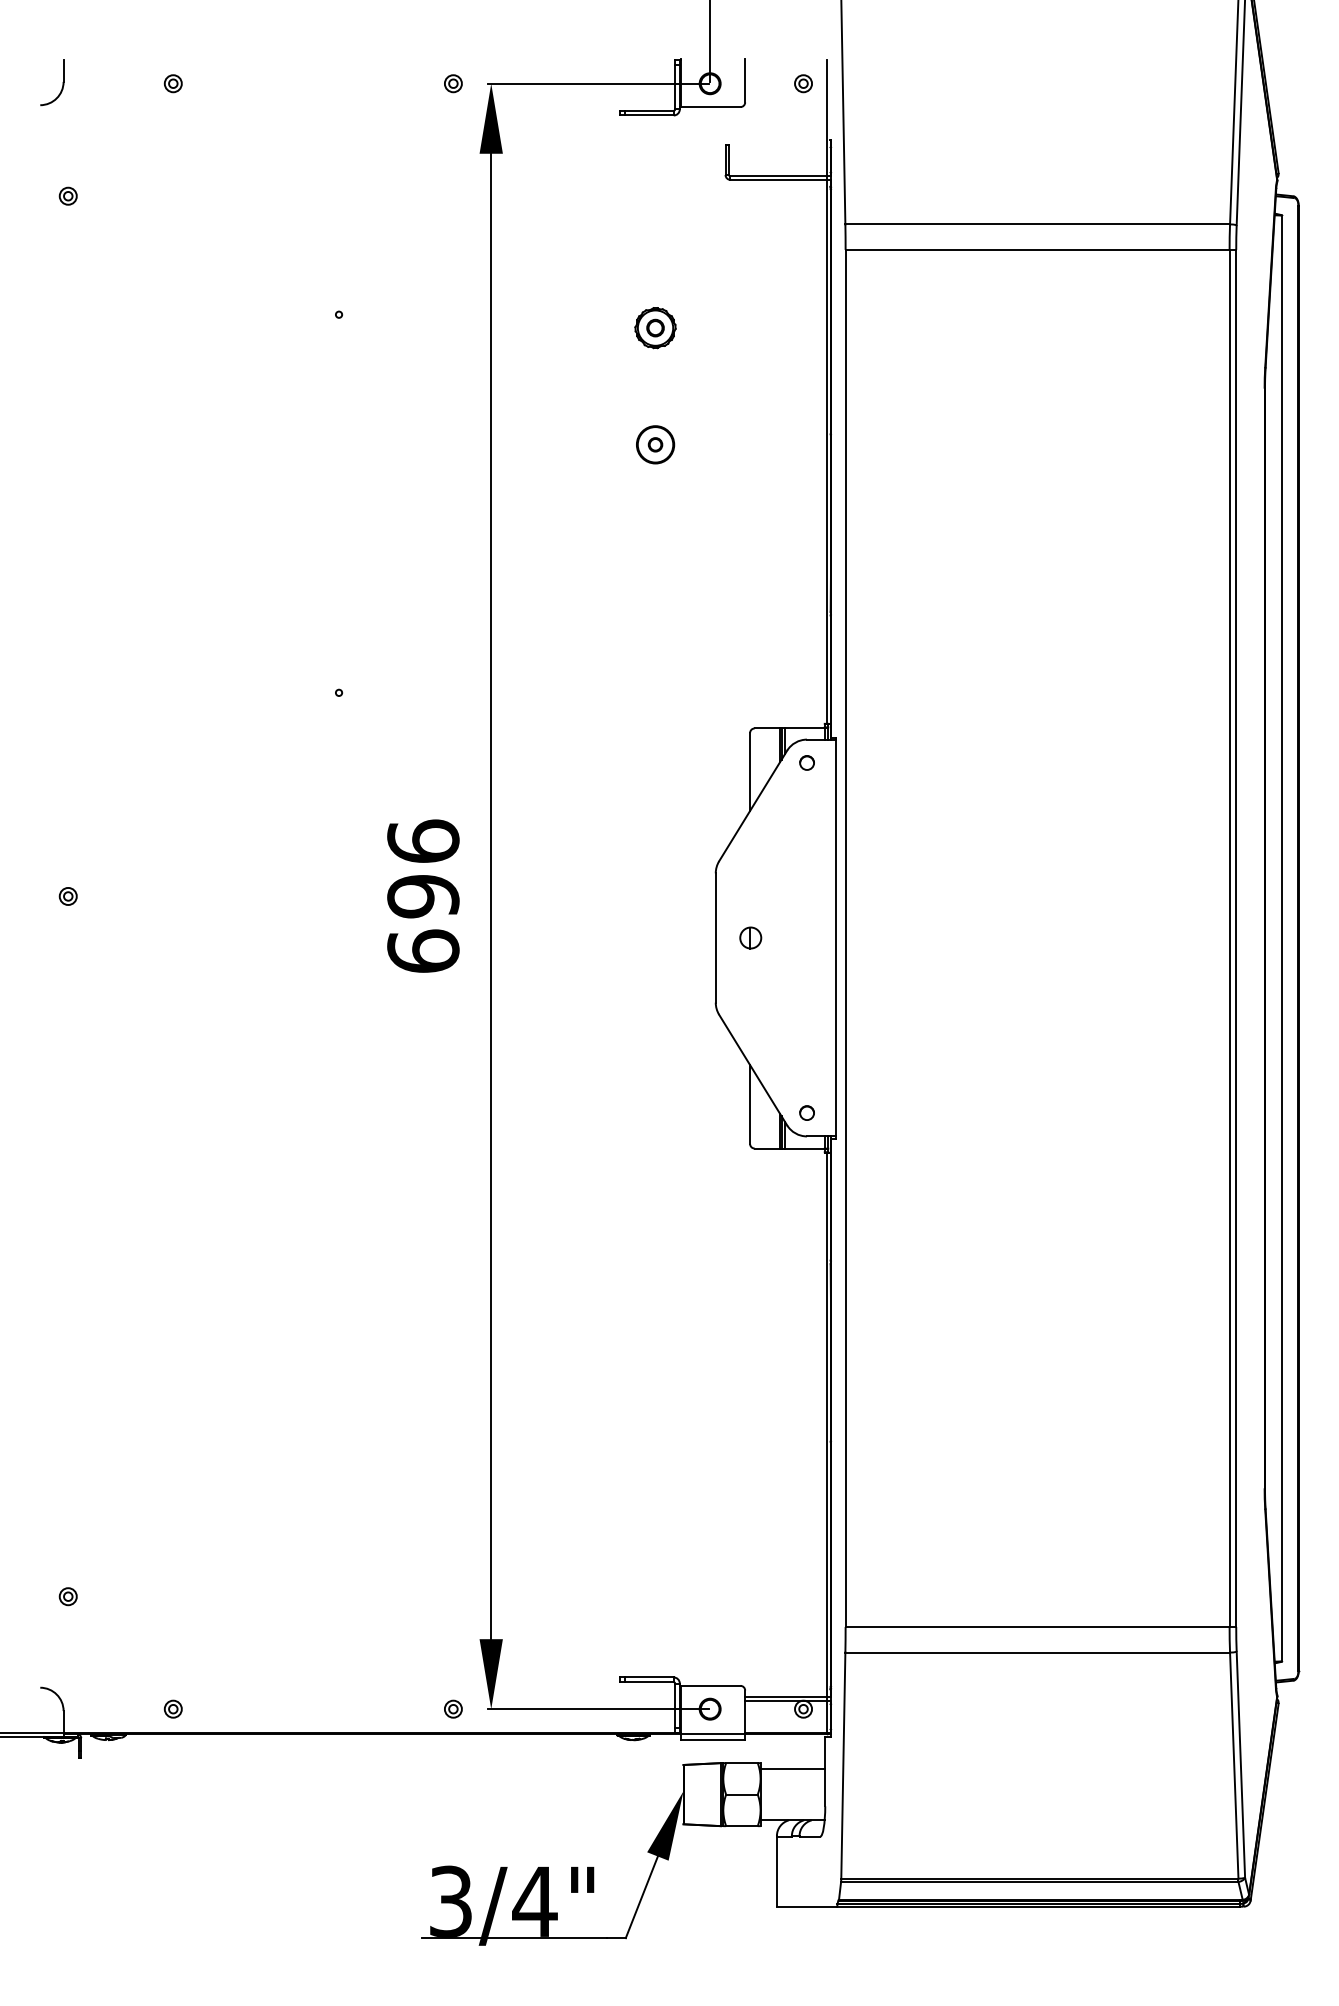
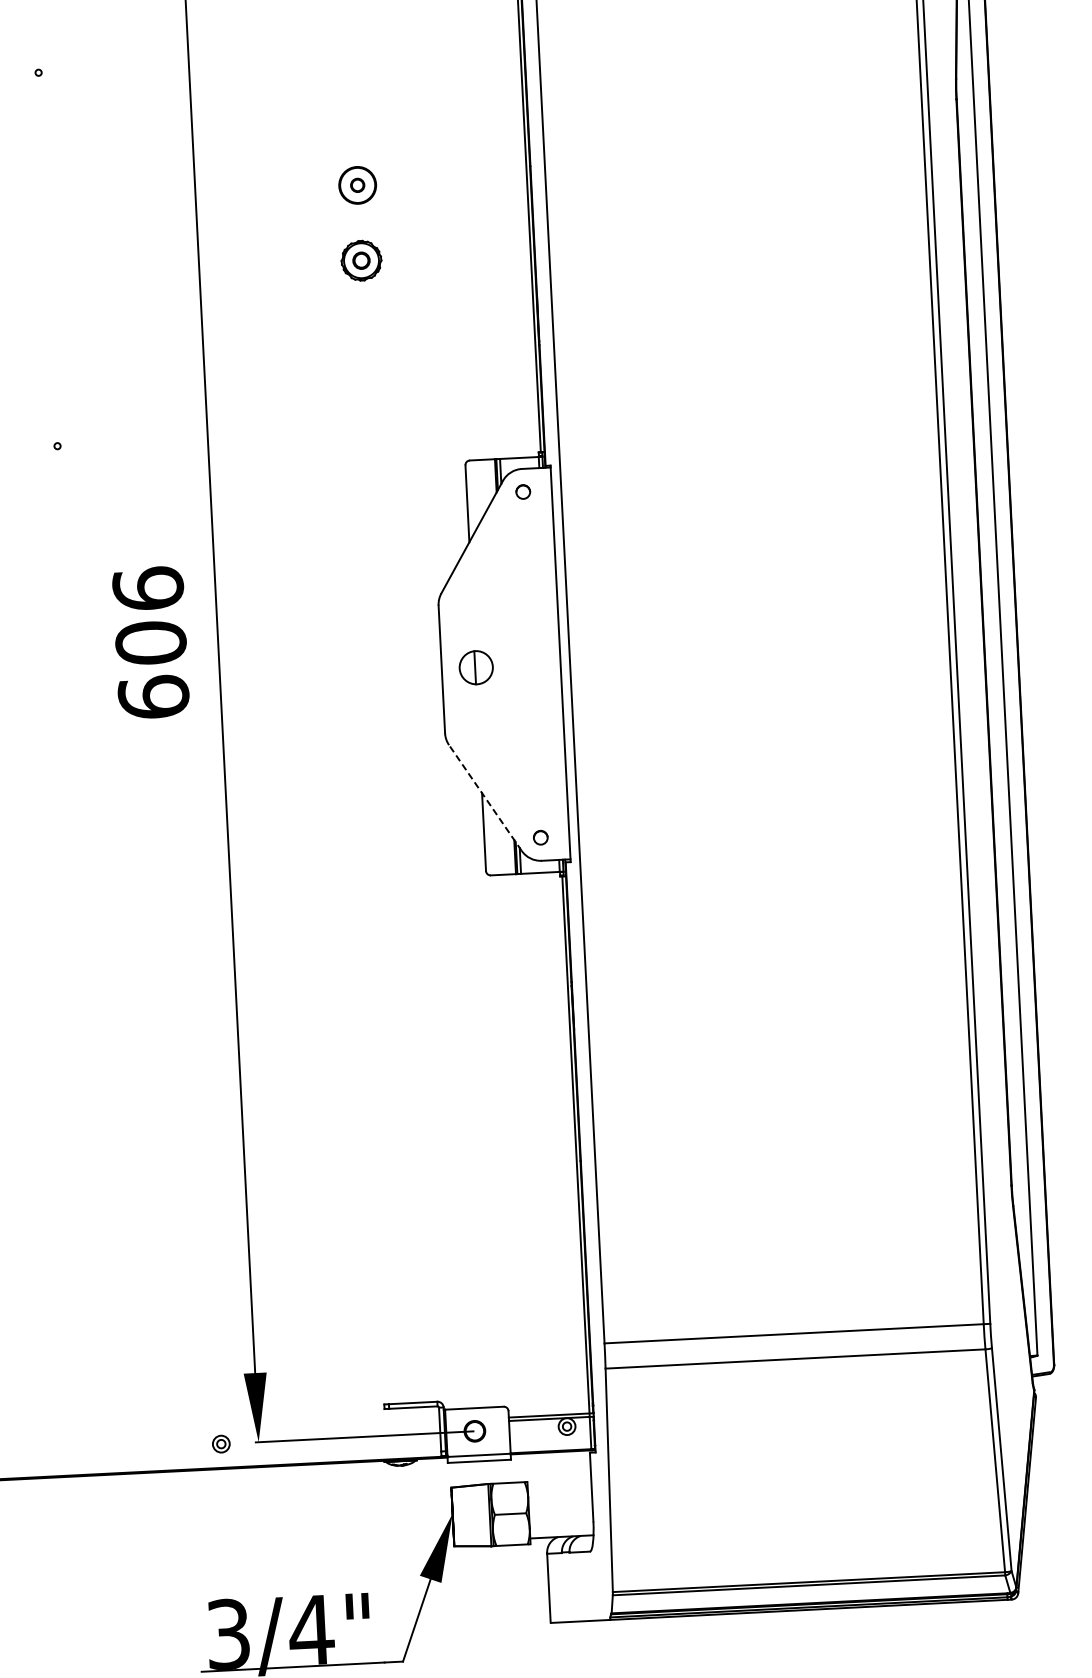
part: (655, 328) -> (361, 261), moved
text: (423, 896) -> (151, 643), 696 -> 606
part: (750, 937) -> (476, 667), size x1.6
line: (753, 1070) -> (485, 798), solid -> dashed
line: (792, 1768) -> (559, 1485), removed

